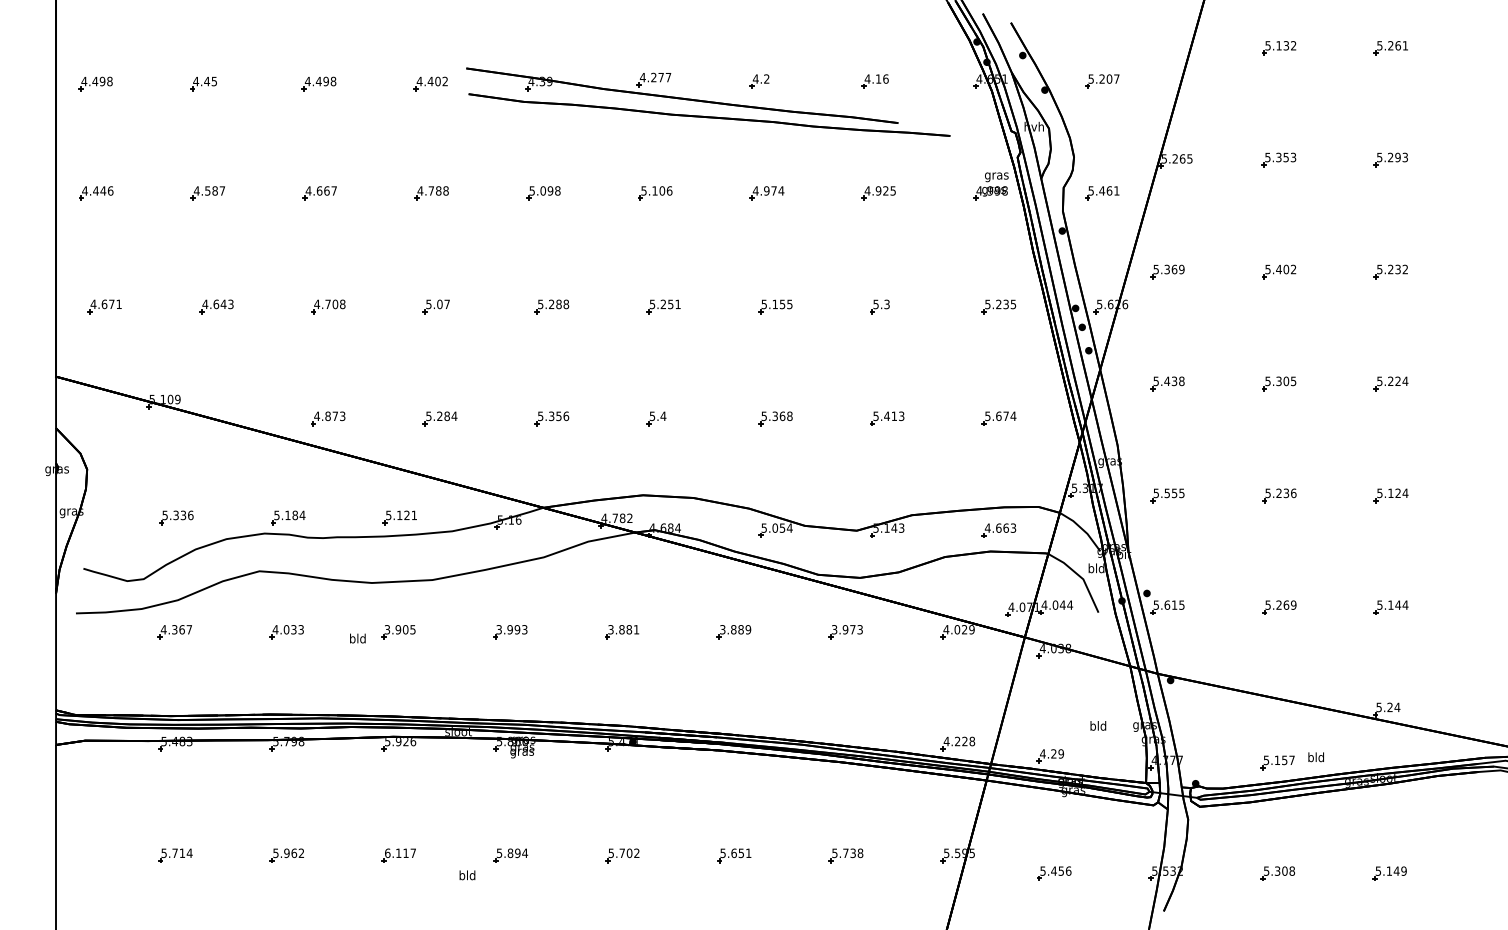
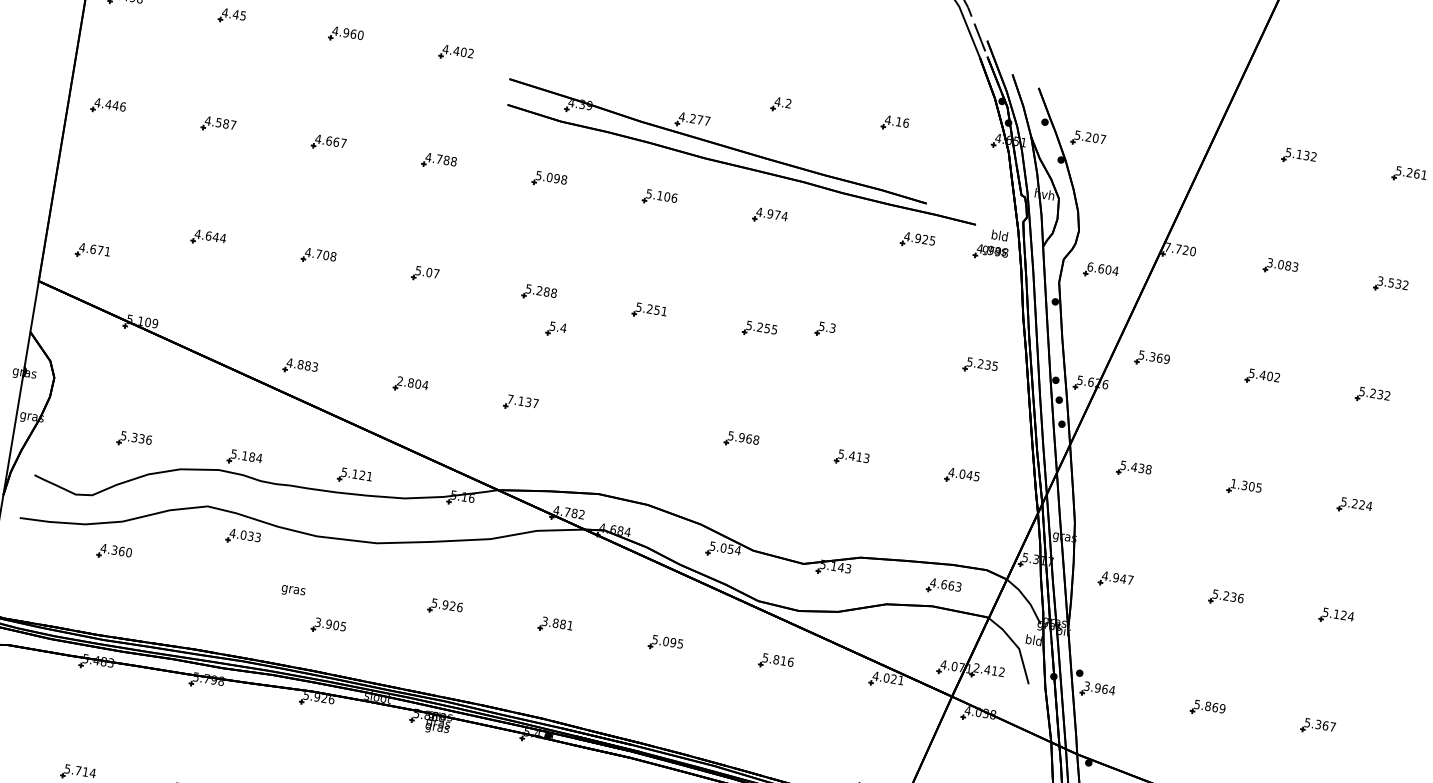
text: (325, 81) -> (352, 33), 4.498 -> 4.960
part: (1102, 81) -> (1088, 139), moved
part: (708, 101) -> (742, 151), moved
text: (1276, 157) -> (1278, 264), 5.353 -> 3.083
text: (1392, 157) -> (1393, 283), 5.293 -> 3.532
text: (1176, 158) -> (1179, 248), 5.265 -> 7.720
text: (996, 175) -> (999, 236), gras -> bld
text: (1103, 190) -> (1102, 268), 5.461 -> 6.604
part: (878, 193) -> (917, 240), moved
text: (774, 303) -> (759, 326), 5.155 -> 5.255
text: (230, 304) -> (222, 238), 4.643 -> 4.644
part: (104, 306) -> (92, 251), moved
part: (879, 306) -> (825, 329), moved
text: (1267, 381) -> (1233, 483), 5.305 -> 1.305
text: (775, 415) -> (742, 436), 5.368 -> 5.968
text: (335, 416) -> (308, 366), 4.873 -> 4.883
text: (437, 416) -> (408, 382), 5.284 -> 2.804
text: (553, 416) -> (523, 401), 5.356 -> 7.137
text: (1000, 416) -> (964, 474), 5.674 -> 4.045
part: (656, 418) -> (556, 329), moved
text: (1168, 493) -> (1117, 578), 5.555 -> 4.947
text: (1057, 604) -> (989, 669), 4.044 -> 2.412
text: (1169, 604) -> (1100, 687), 5.615 -> 3.964
text: (1278, 604) -> (1207, 705), 5.269 -> 5.869
text: (1398, 604) -> (1326, 725), 5.144 -> 5.367
text: (189, 629) -> (129, 552), 4.367 -> 4.360
text: (511, 629) -> (446, 604), 3.993 -> 5.926
text: (735, 629) -> (667, 641), 3.889 -> 5.095
text: (847, 629) -> (778, 659), 3.973 -> 5.816
text: (971, 629) -> (900, 680), 4.029 -> 4.021
part: (286, 632) -> (243, 537), moved
part: (398, 632) -> (328, 626), moved
text: (357, 639) -> (293, 589), bld -> gras

